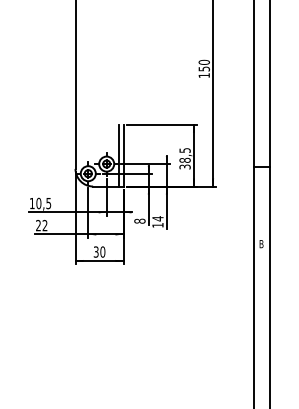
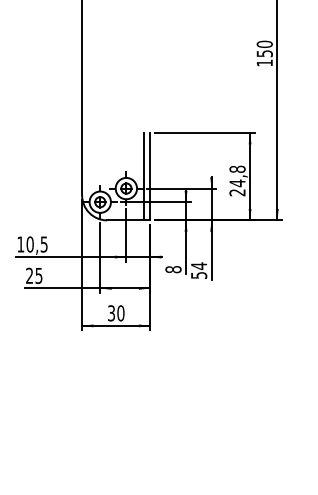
text: (184, 158) -> (236, 180), 38,5 -> 24,8
text: (44, 225) -> (38, 275), 22 -> 25
text: (157, 225) -> (198, 275), 14 -> 54

